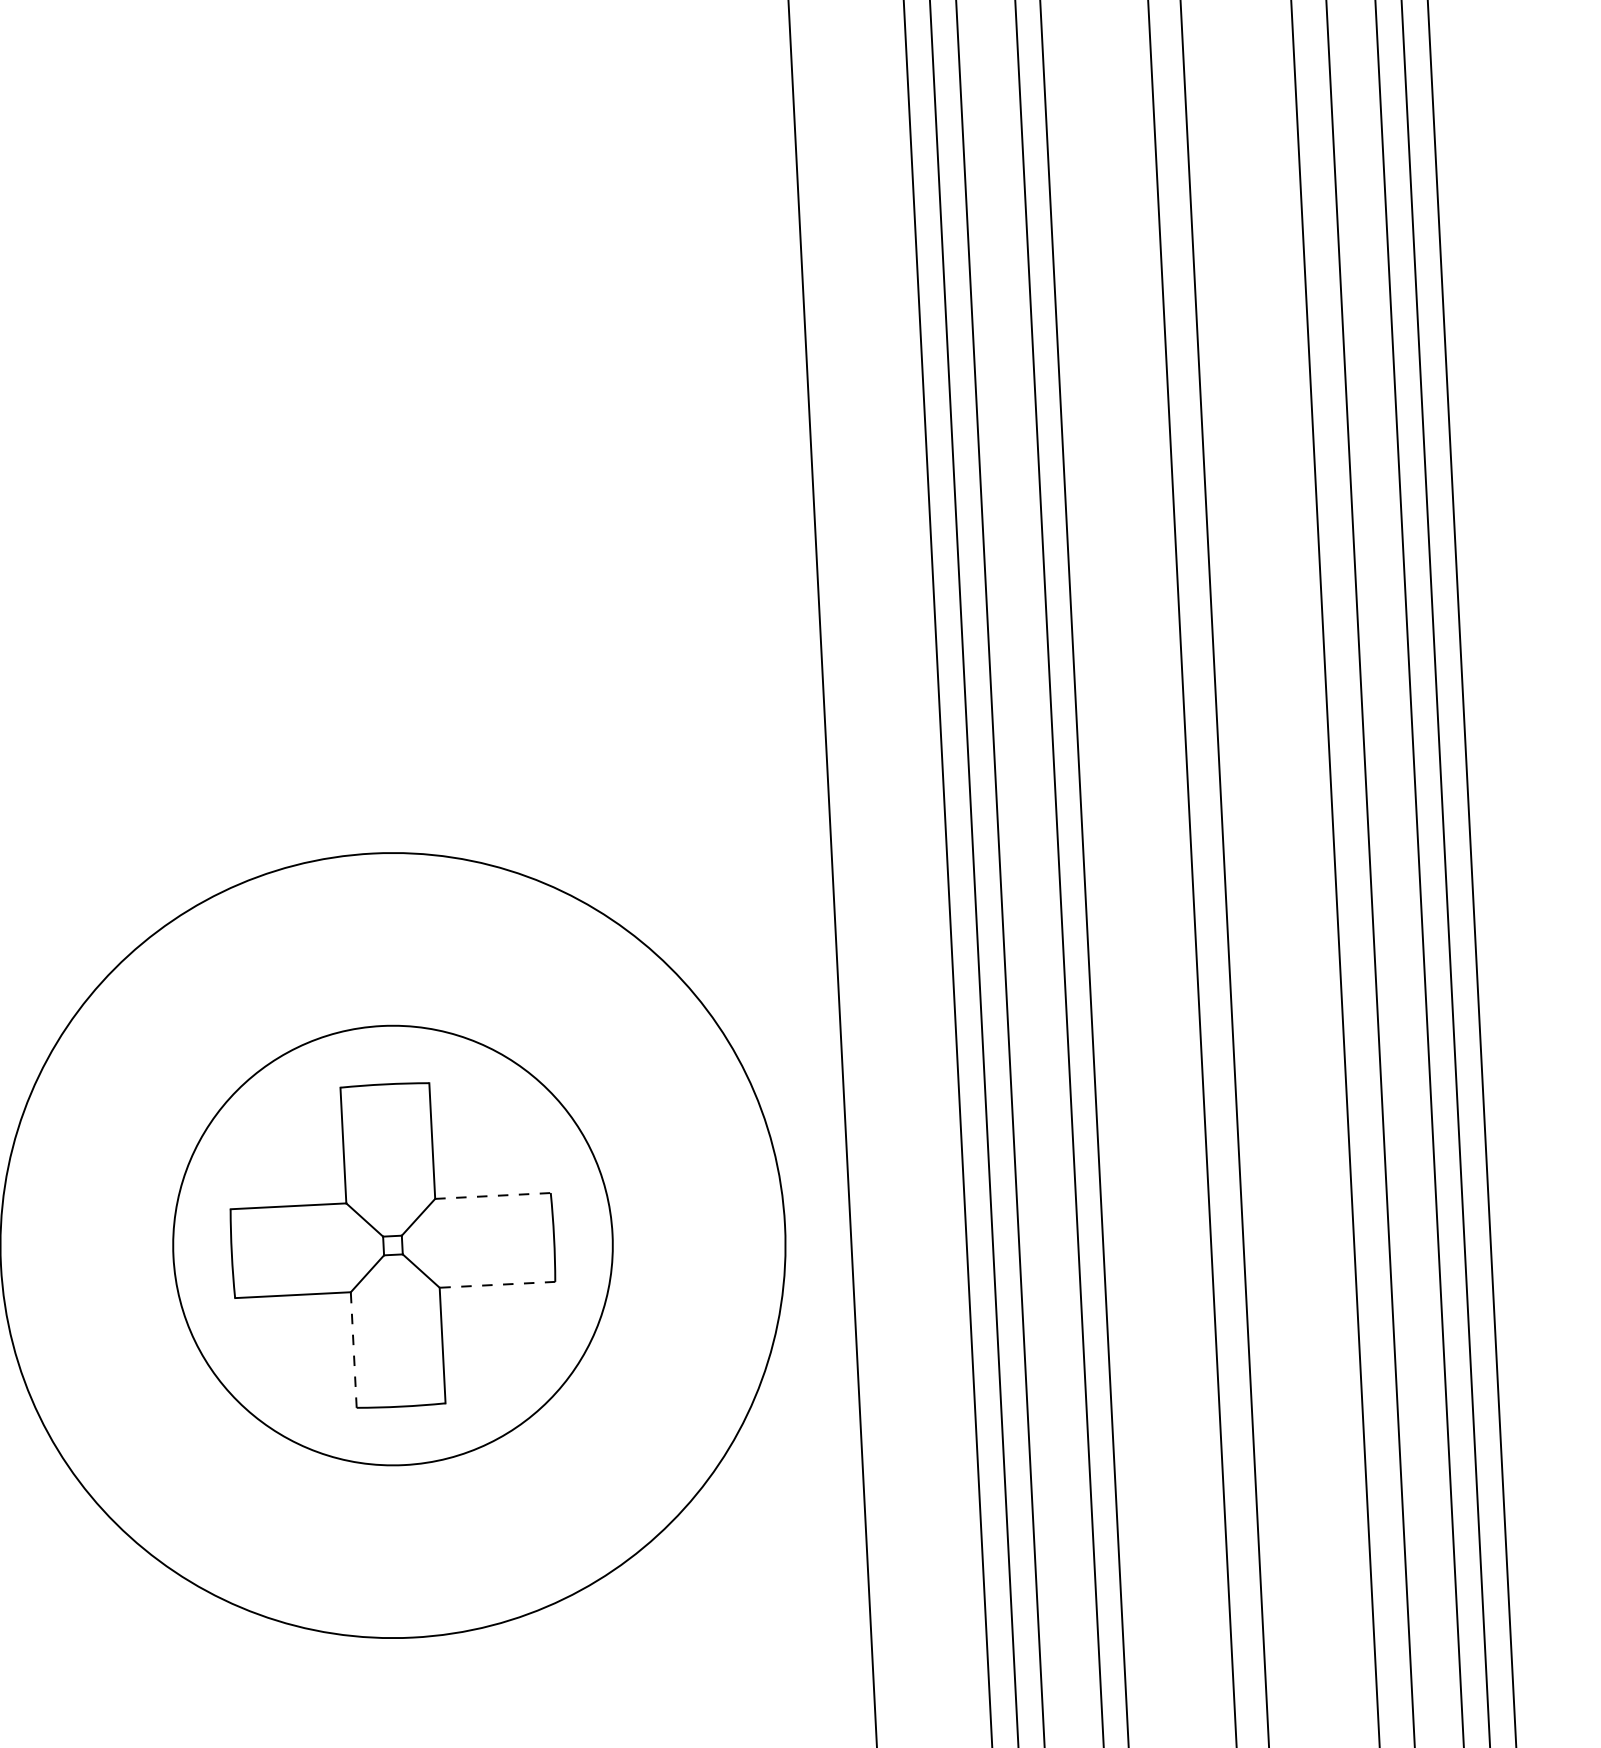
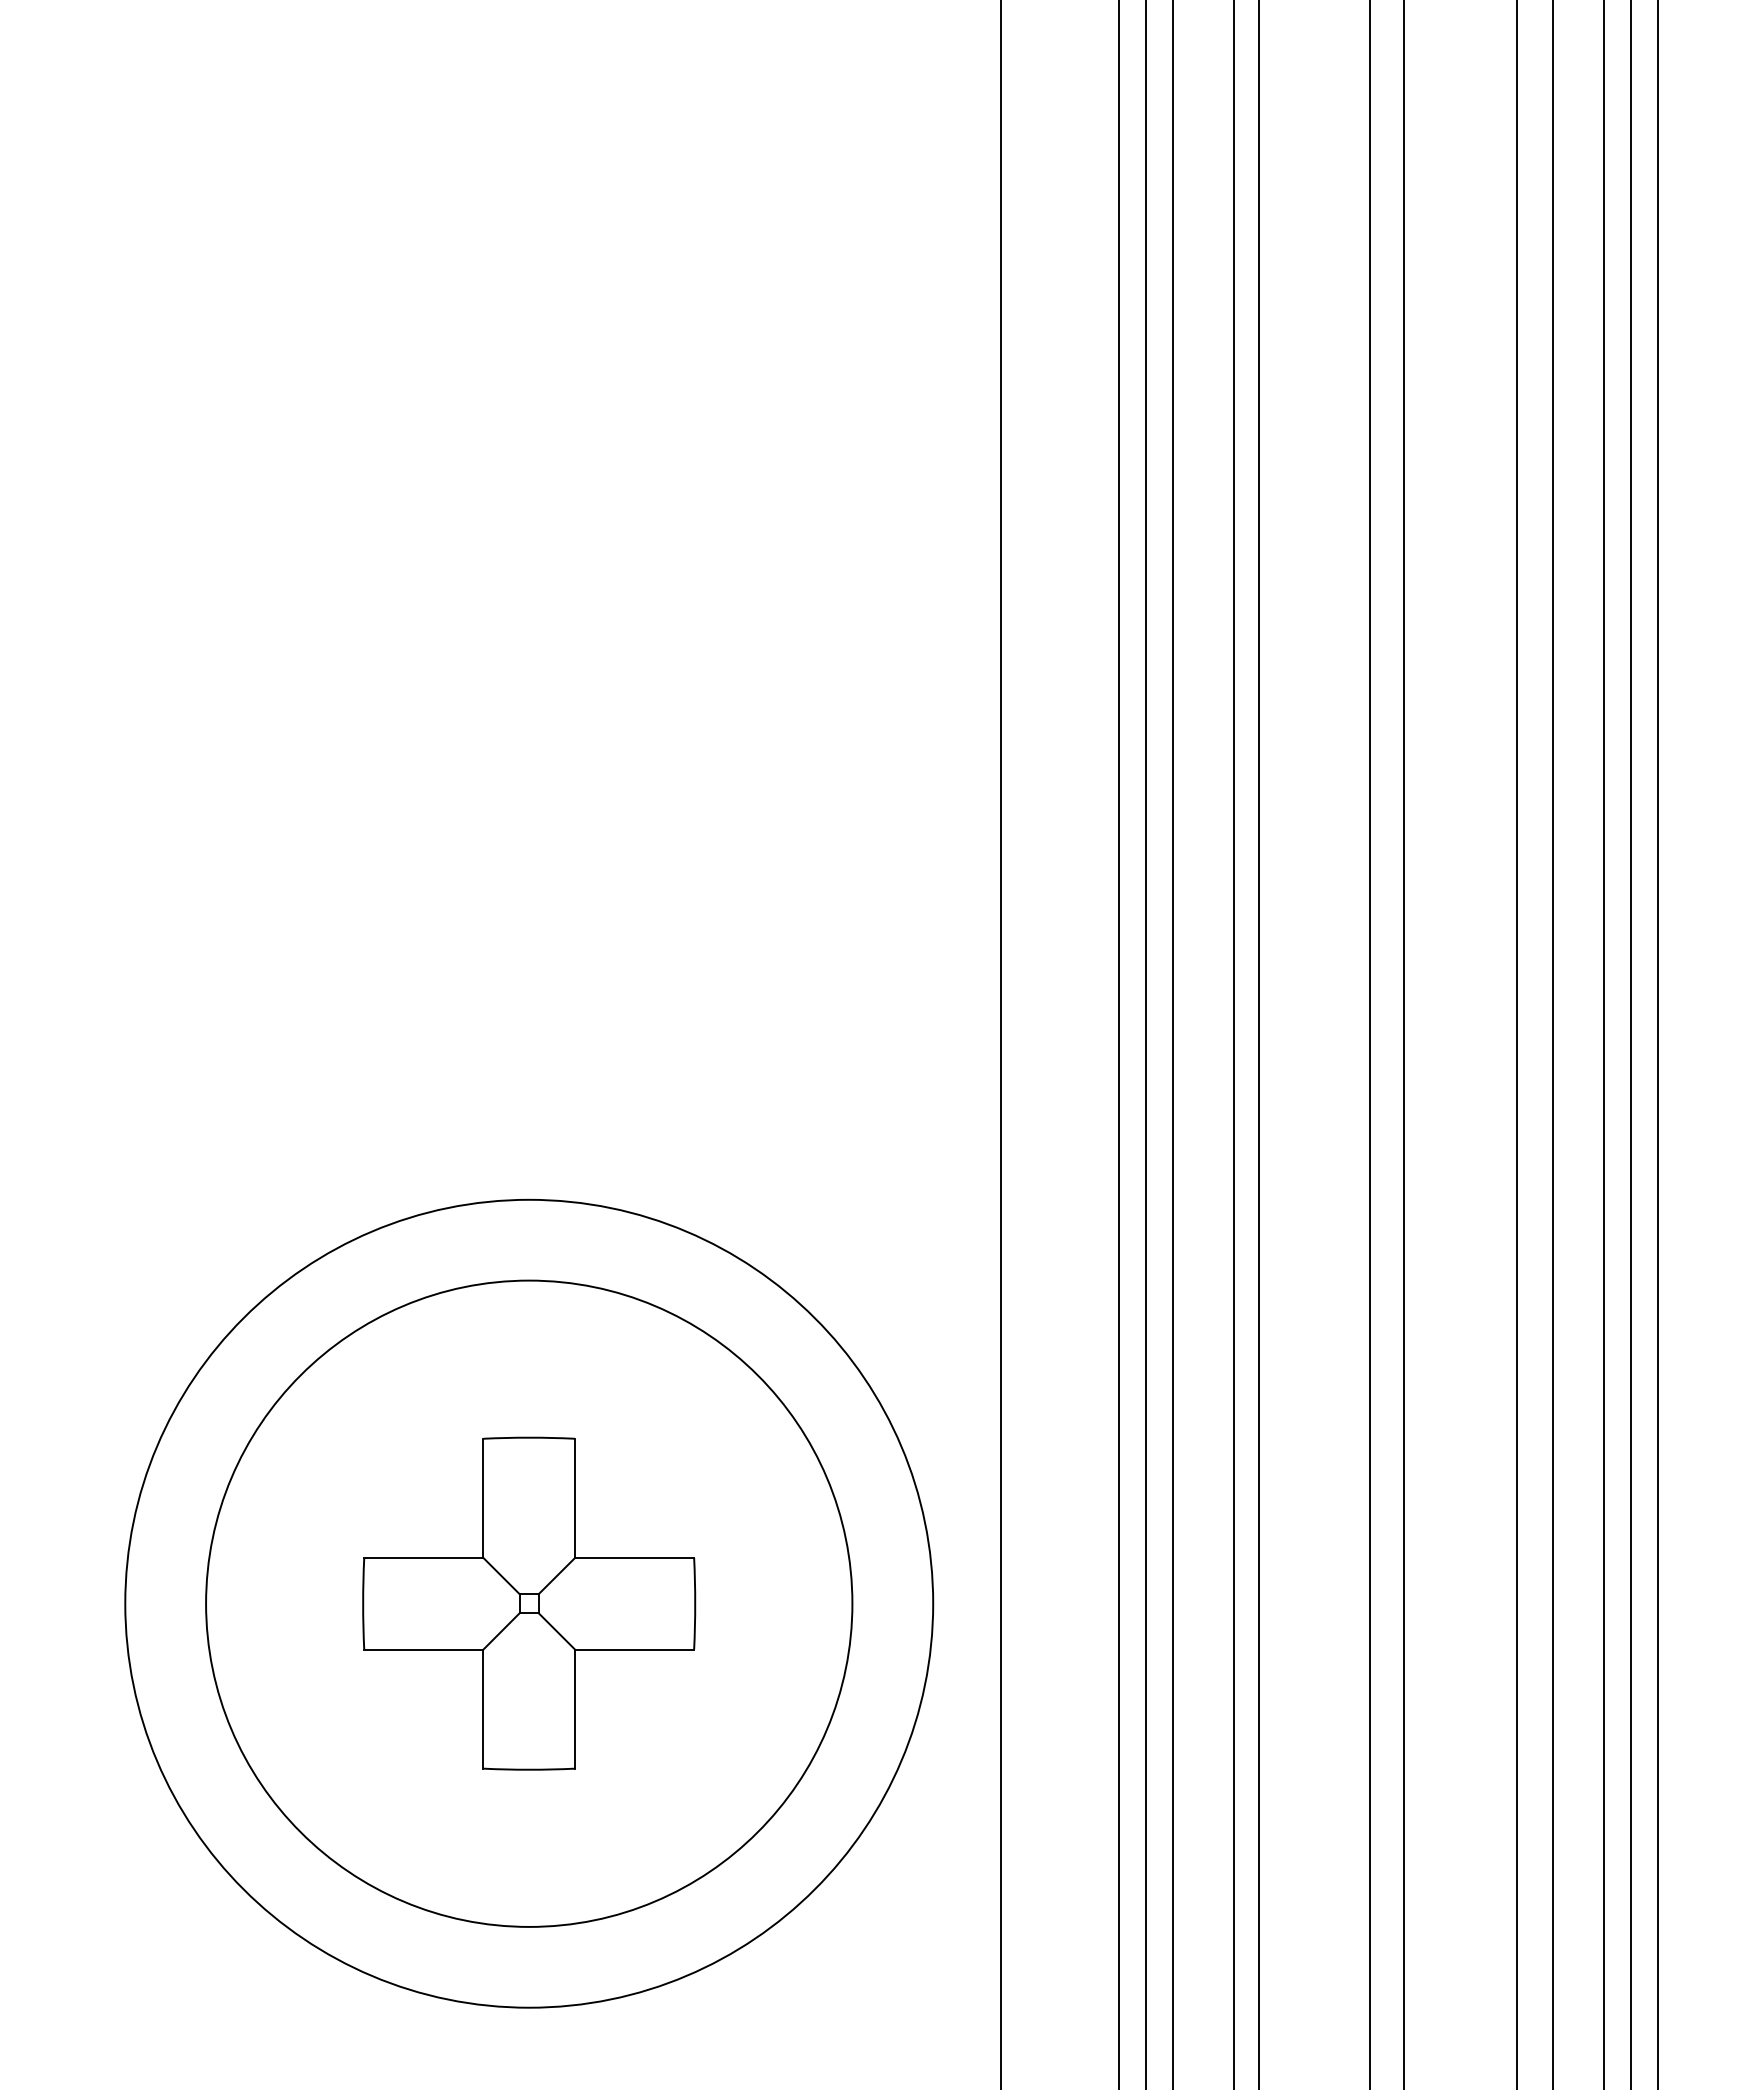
line: (492, 1195) -> (634, 1557), dashed -> solid
circle: (393, 1245) -> (529, 1603), size x1.43
line: (497, 1284) -> (634, 1649), dashed -> solid
line: (353, 1350) -> (483, 1709), dashed -> solid

